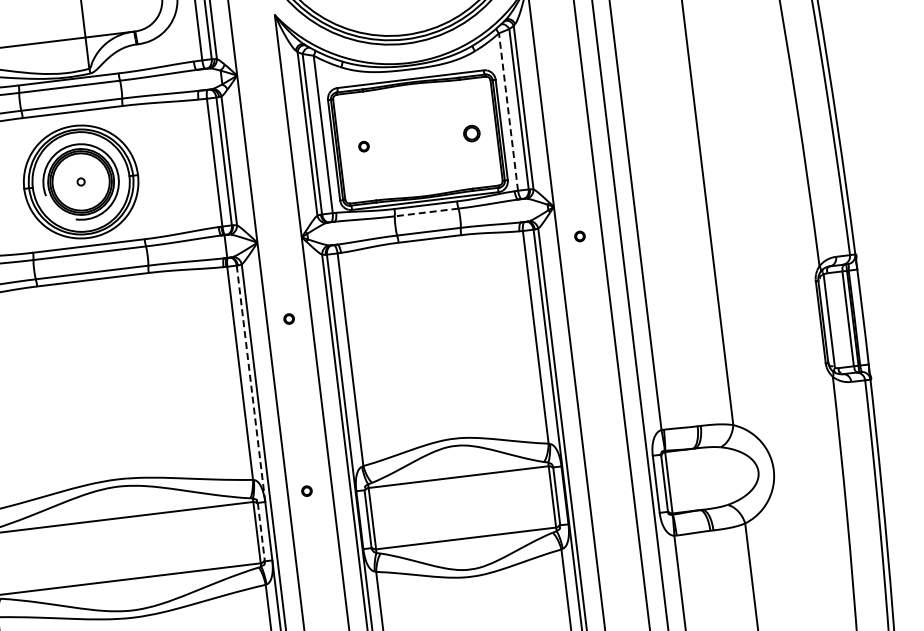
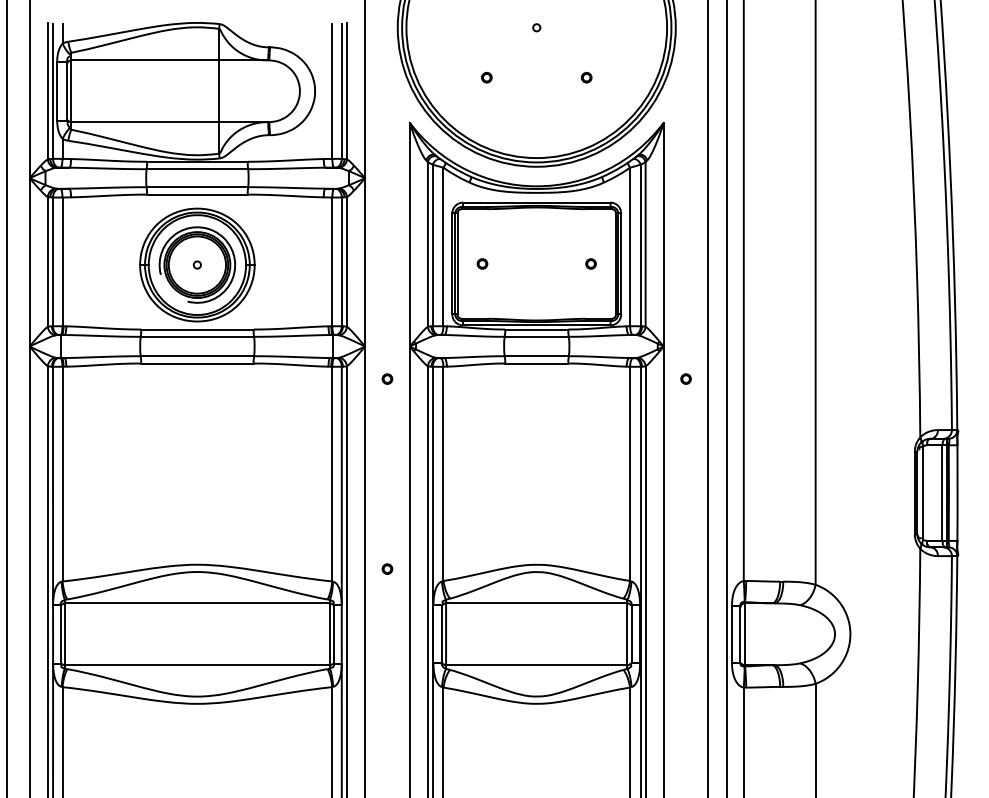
line: (508, 111) -> (630, 246), dashed -> solid
part: (471, 133) -> (590, 263), size x0.62
line: (426, 212) -> (536, 336), dashed -> solid
part: (289, 318) -> (387, 378), moved
line: (250, 384) -> (341, 486), dashed -> solid
part: (306, 490) -> (387, 568), moved
line: (261, 532) -> (334, 634), dashed -> solid

